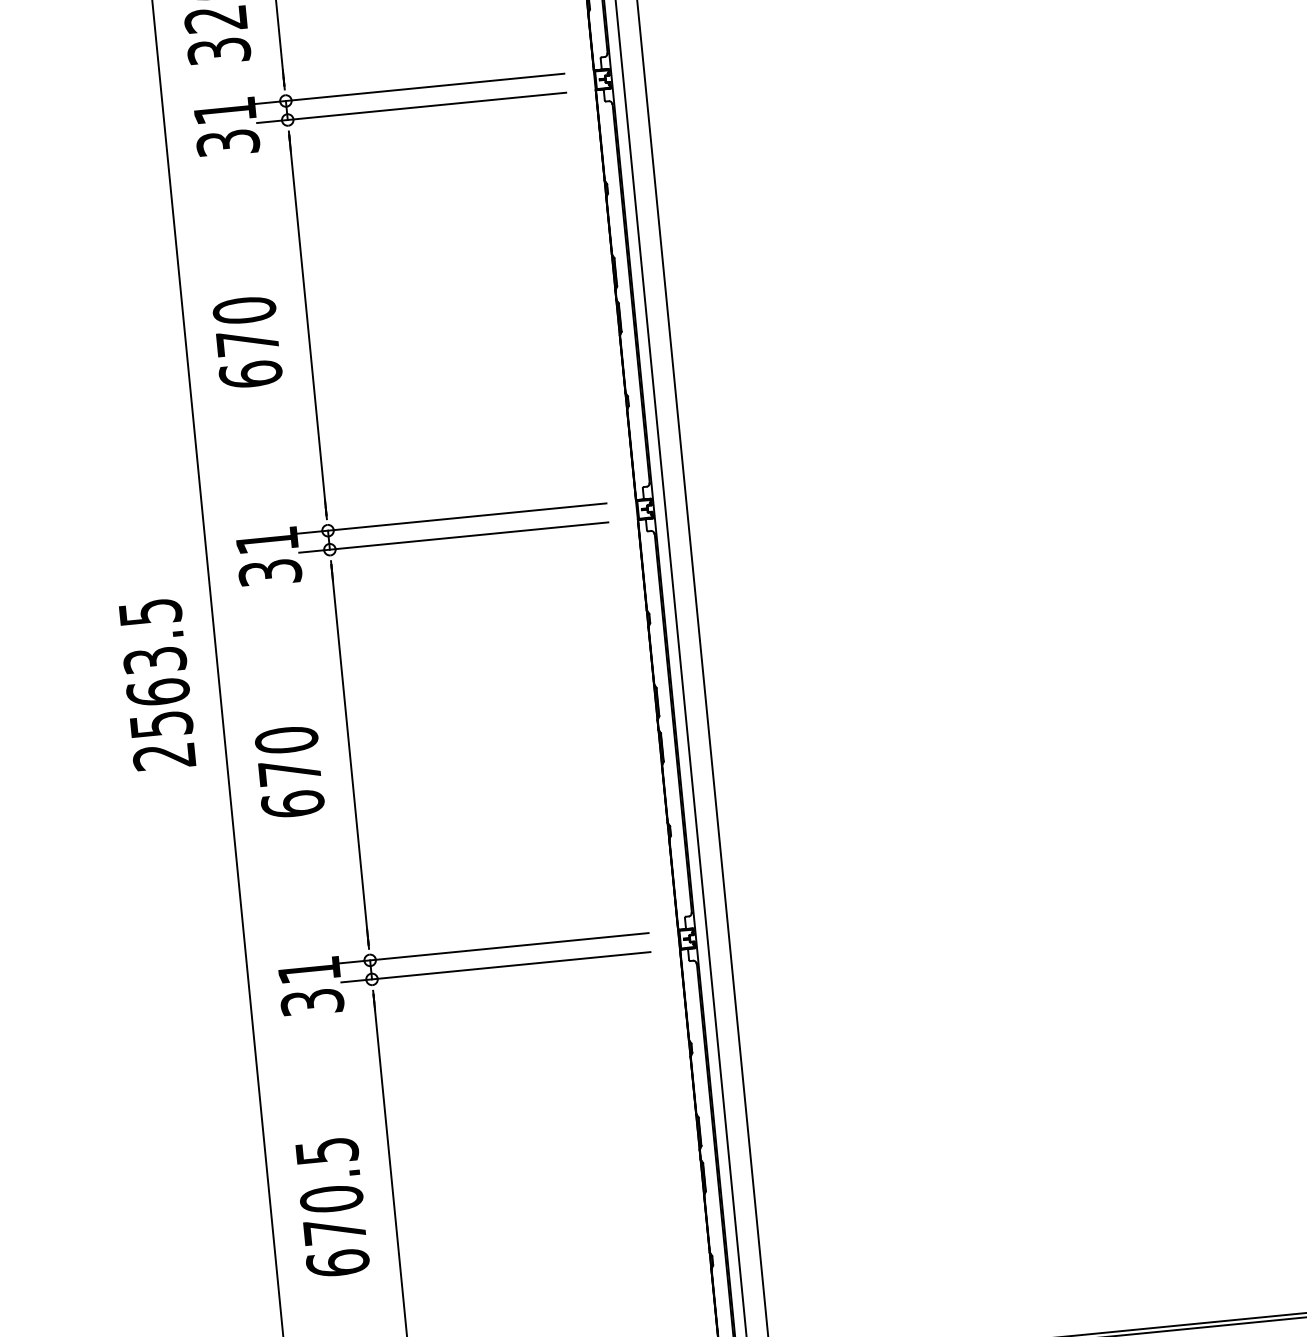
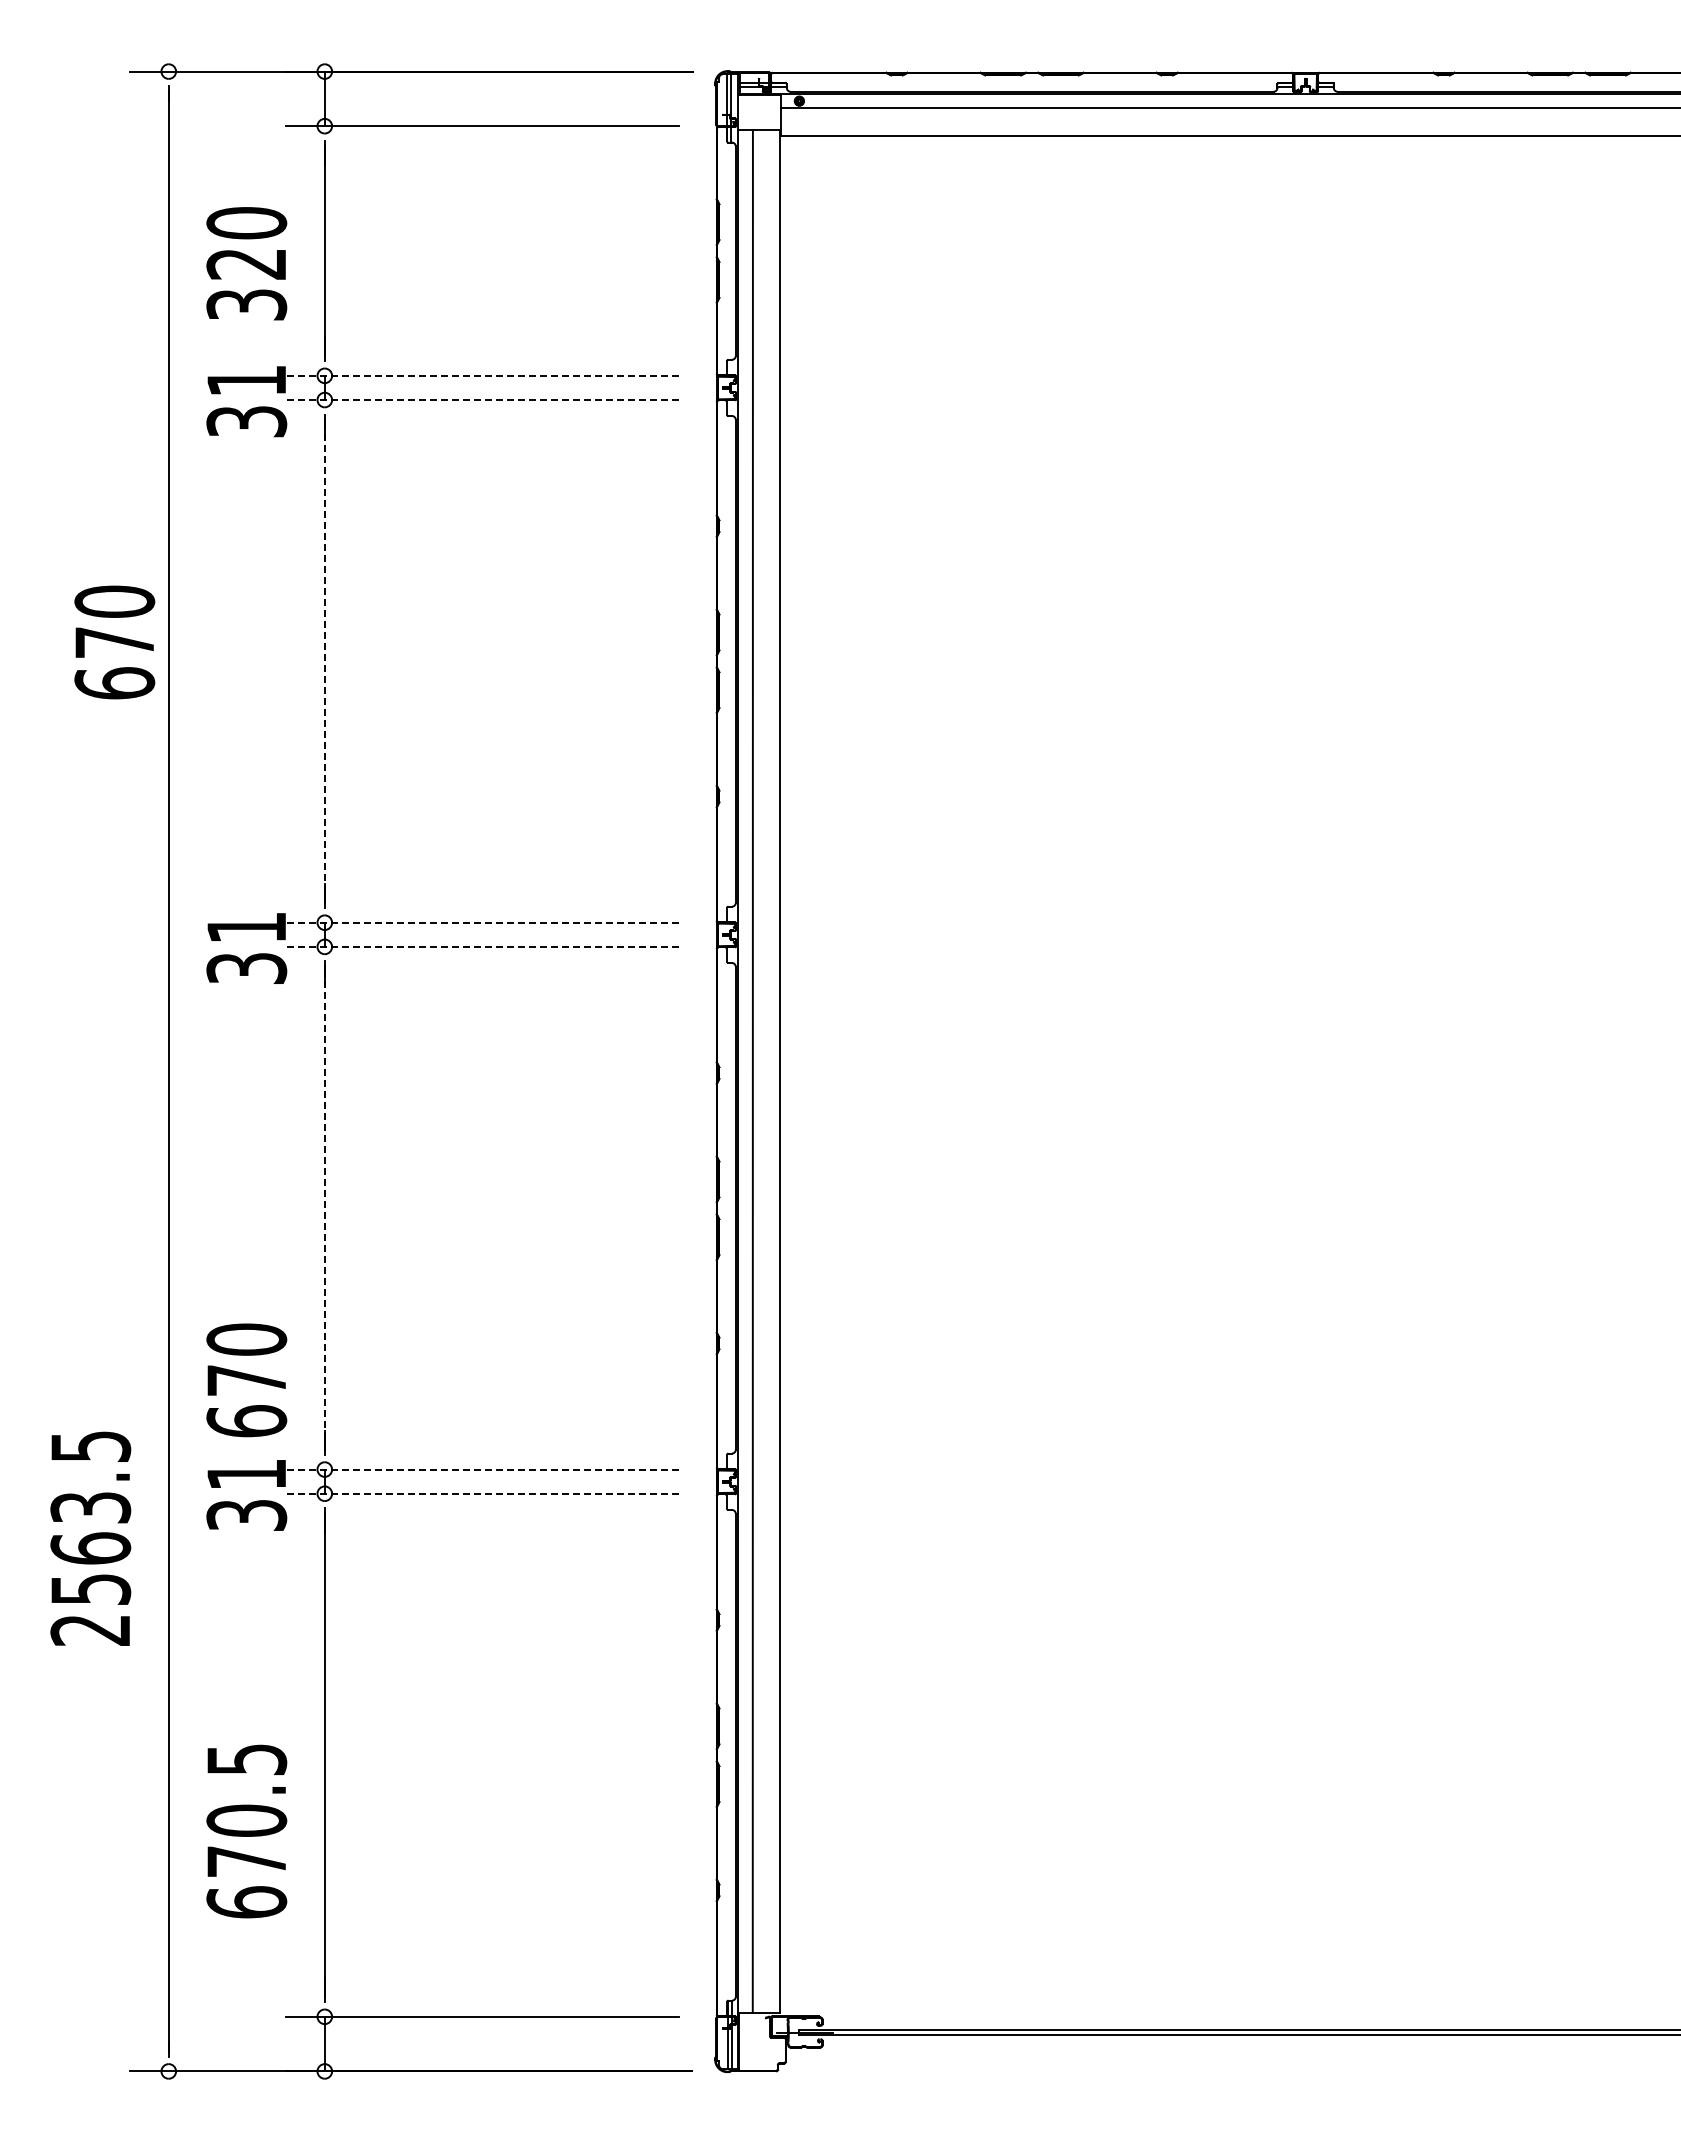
line: (409, 88) -> (482, 375), solid -> dashed
line: (411, 108) -> (482, 400), solid -> dashed
line: (307, 325) -> (324, 661), solid -> dashed
text: (247, 342) -> (114, 642), moved
line: (451, 518) -> (482, 922), solid -> dashed
line: (453, 537) -> (482, 946), solid -> dashed
text: (157, 684) -> (90, 1538), moved
line: (349, 755) -> (324, 1208), solid -> dashed
text: (289, 772) -> (246, 1380), moved
line: (494, 948) -> (482, 1469), solid -> dashed
line: (495, 967) -> (482, 1493), solid -> dashed
text: (332, 1207) -> (246, 1831), moved

